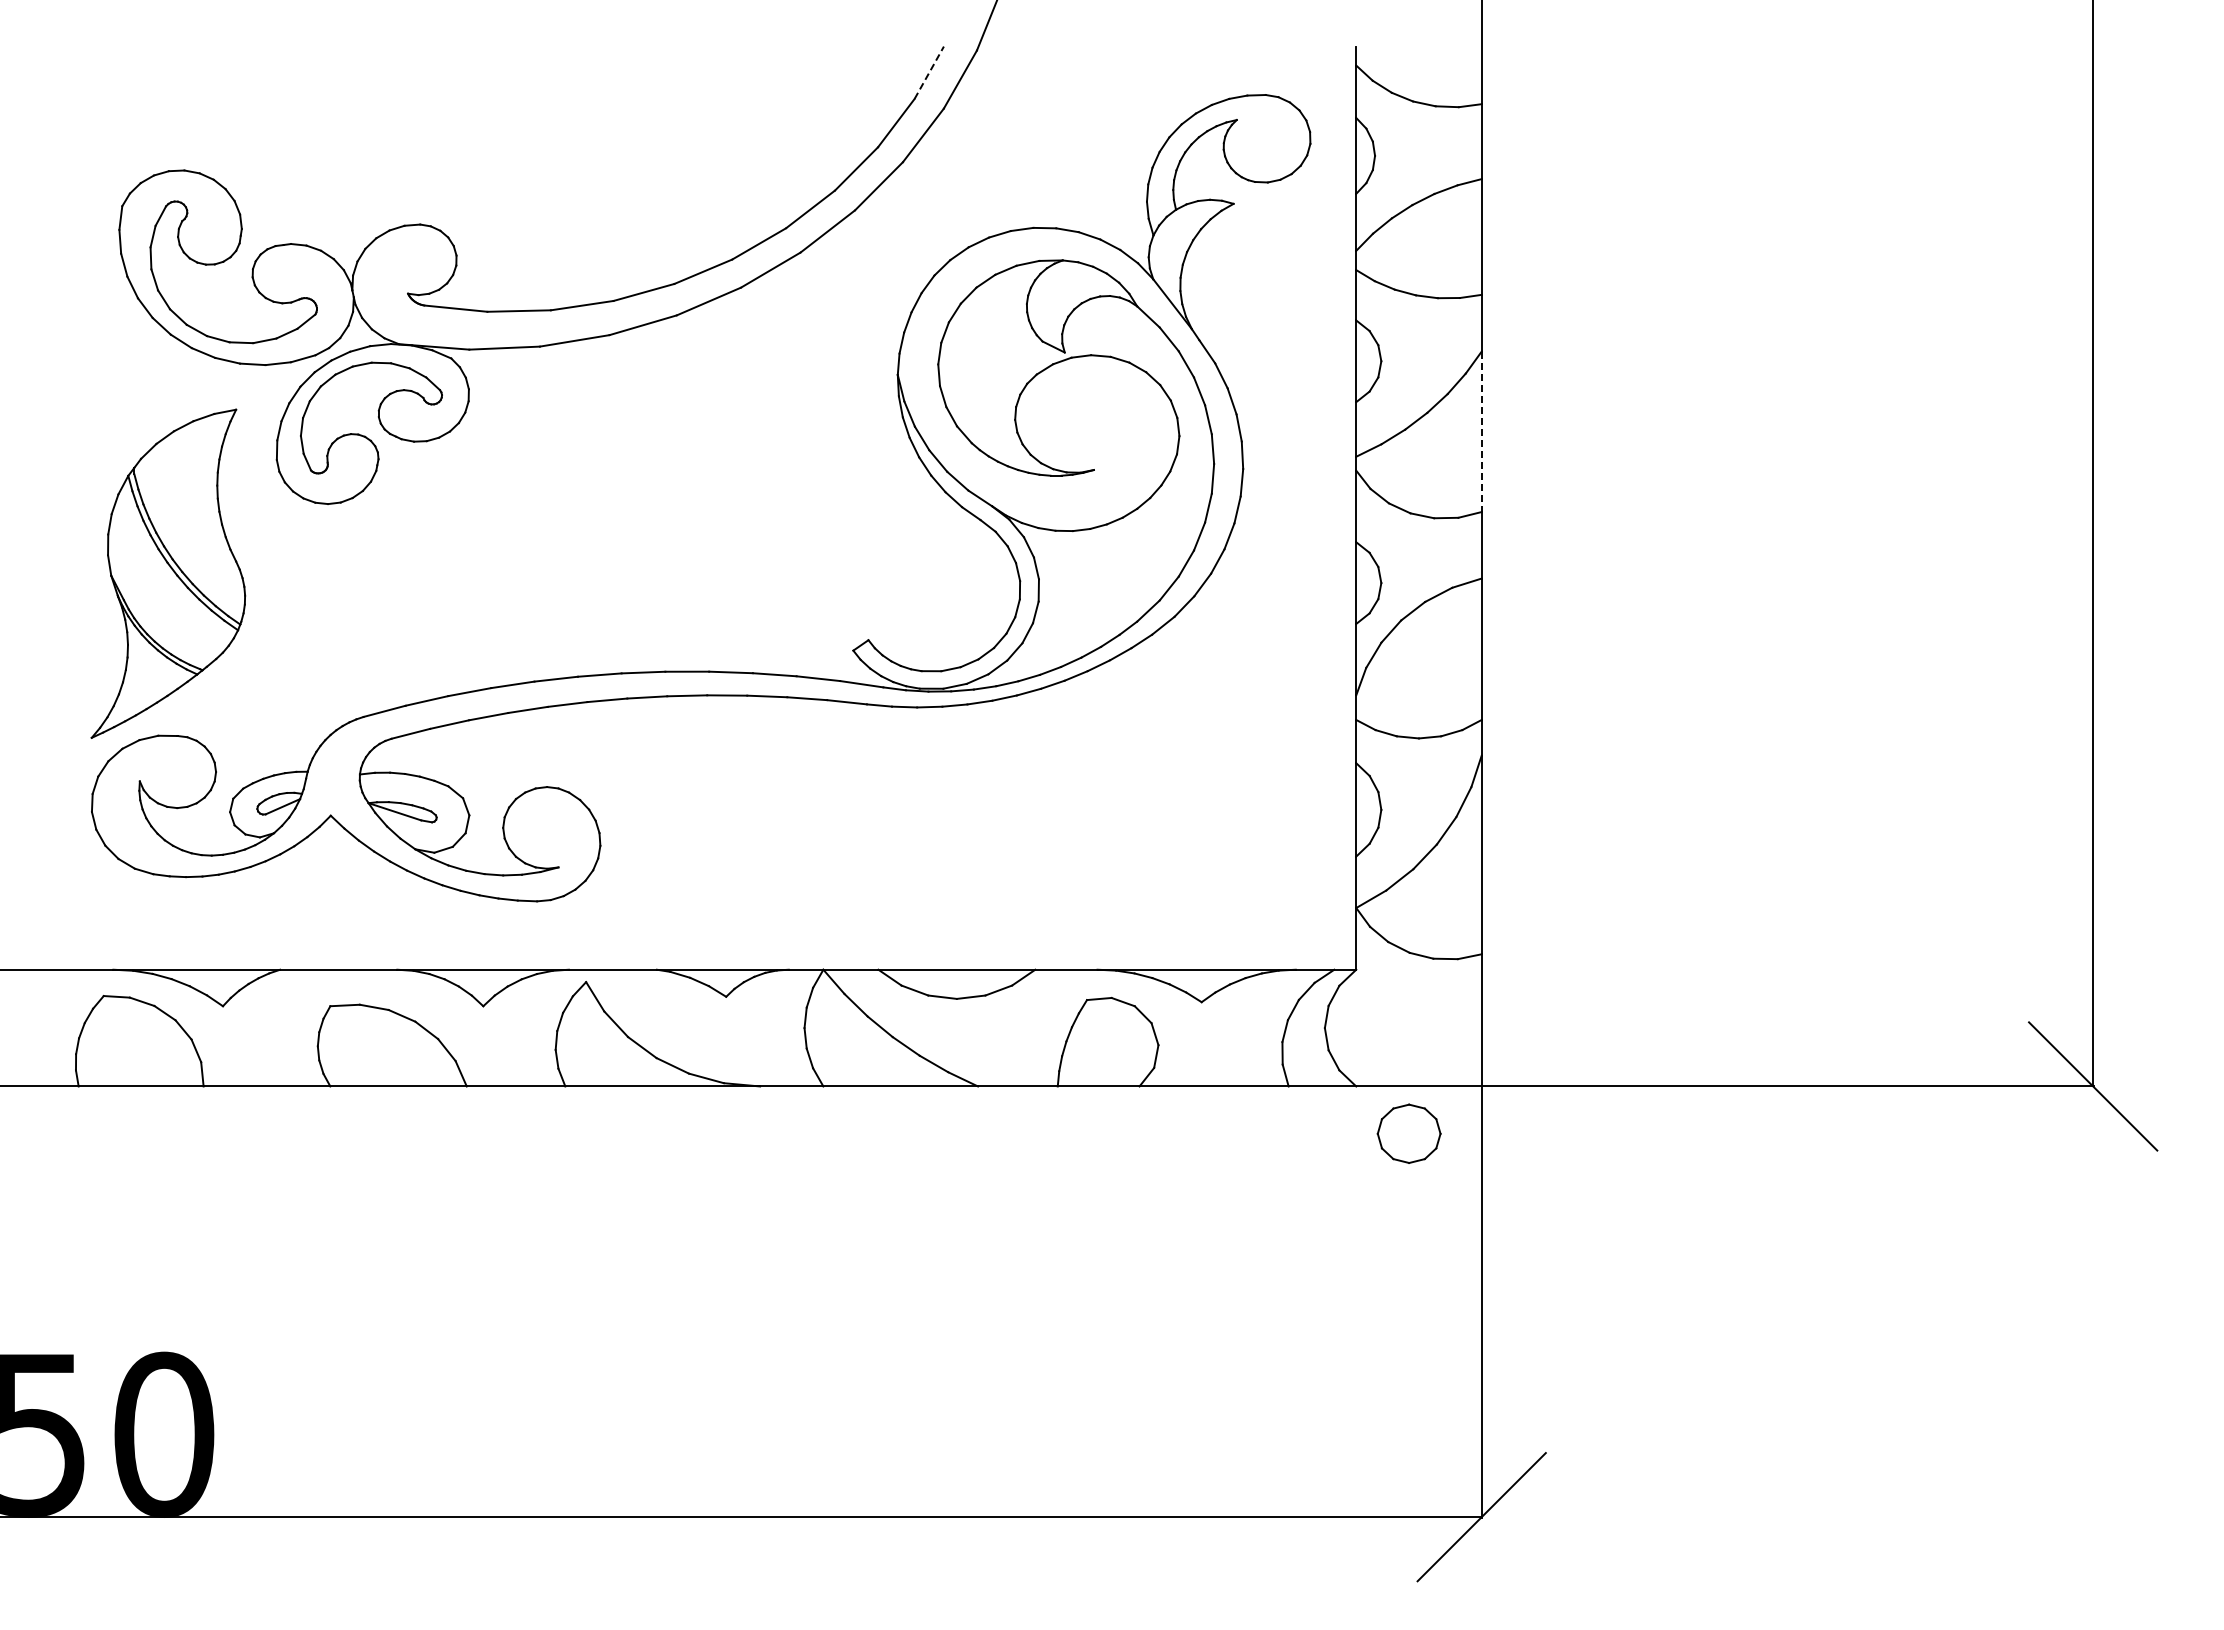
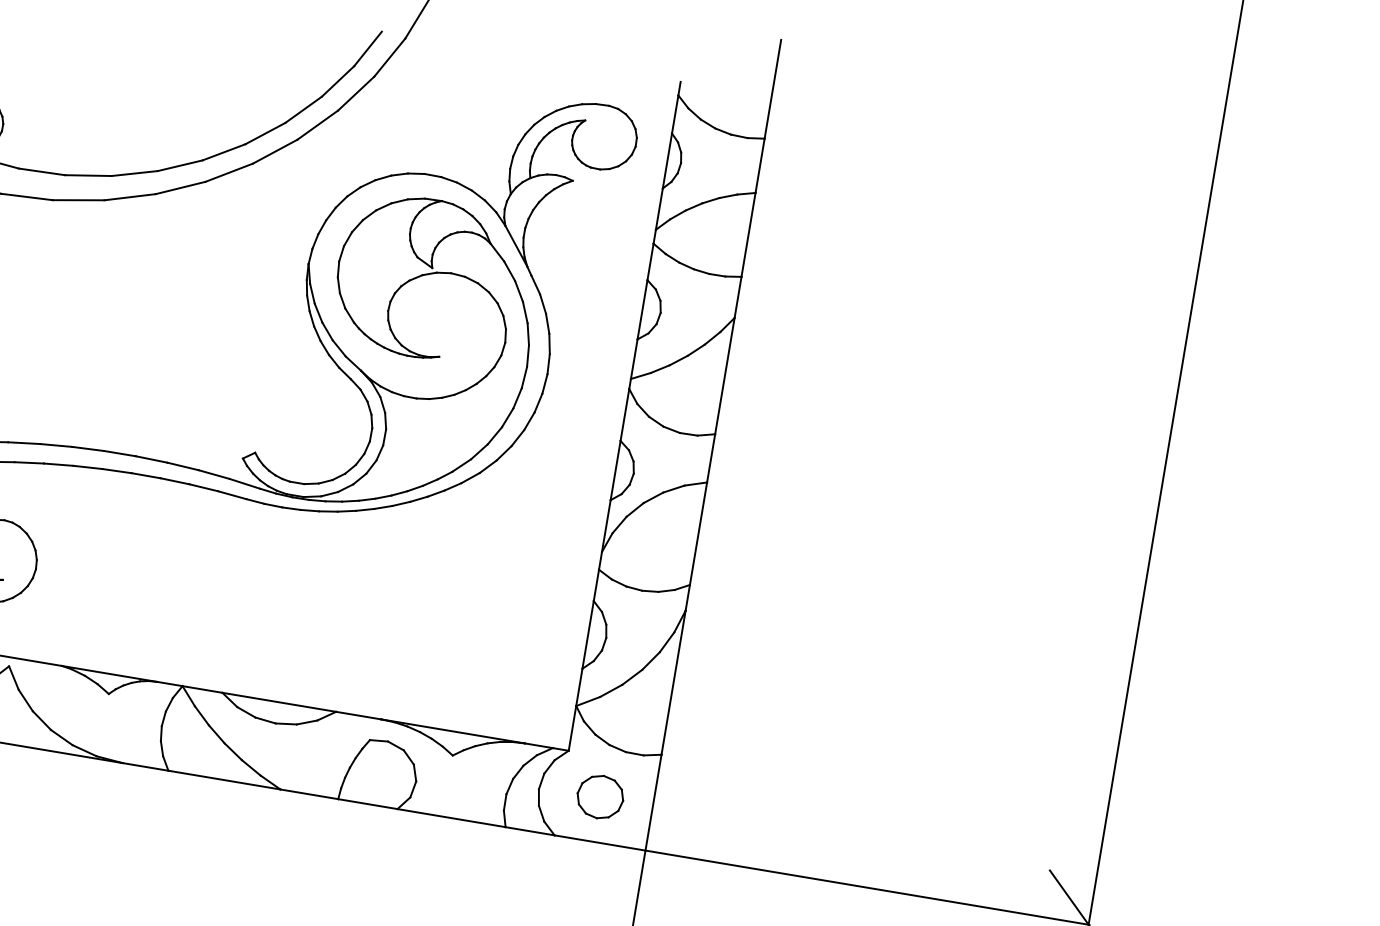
line: (929, 72) -> (368, 48), dashed -> solid
line: (1481, 432) -> (724, 376), dashed -> solid
part: (1408, 1133) -> (599, 796), moved

